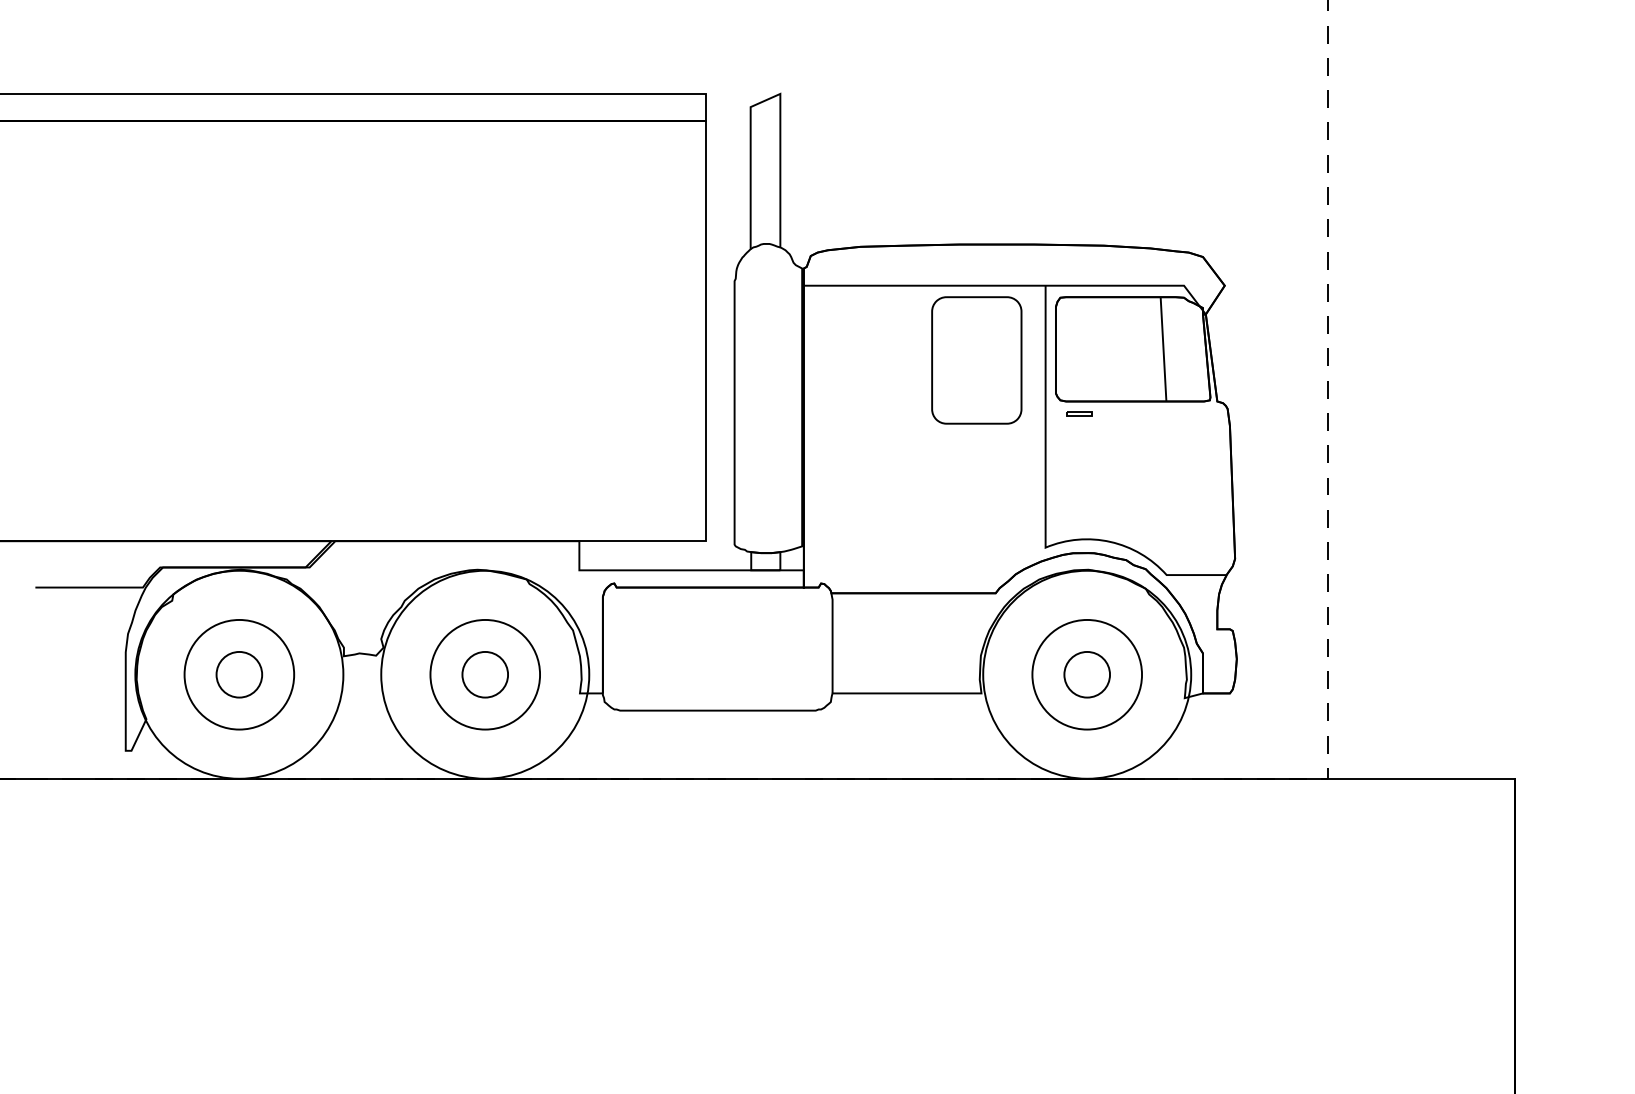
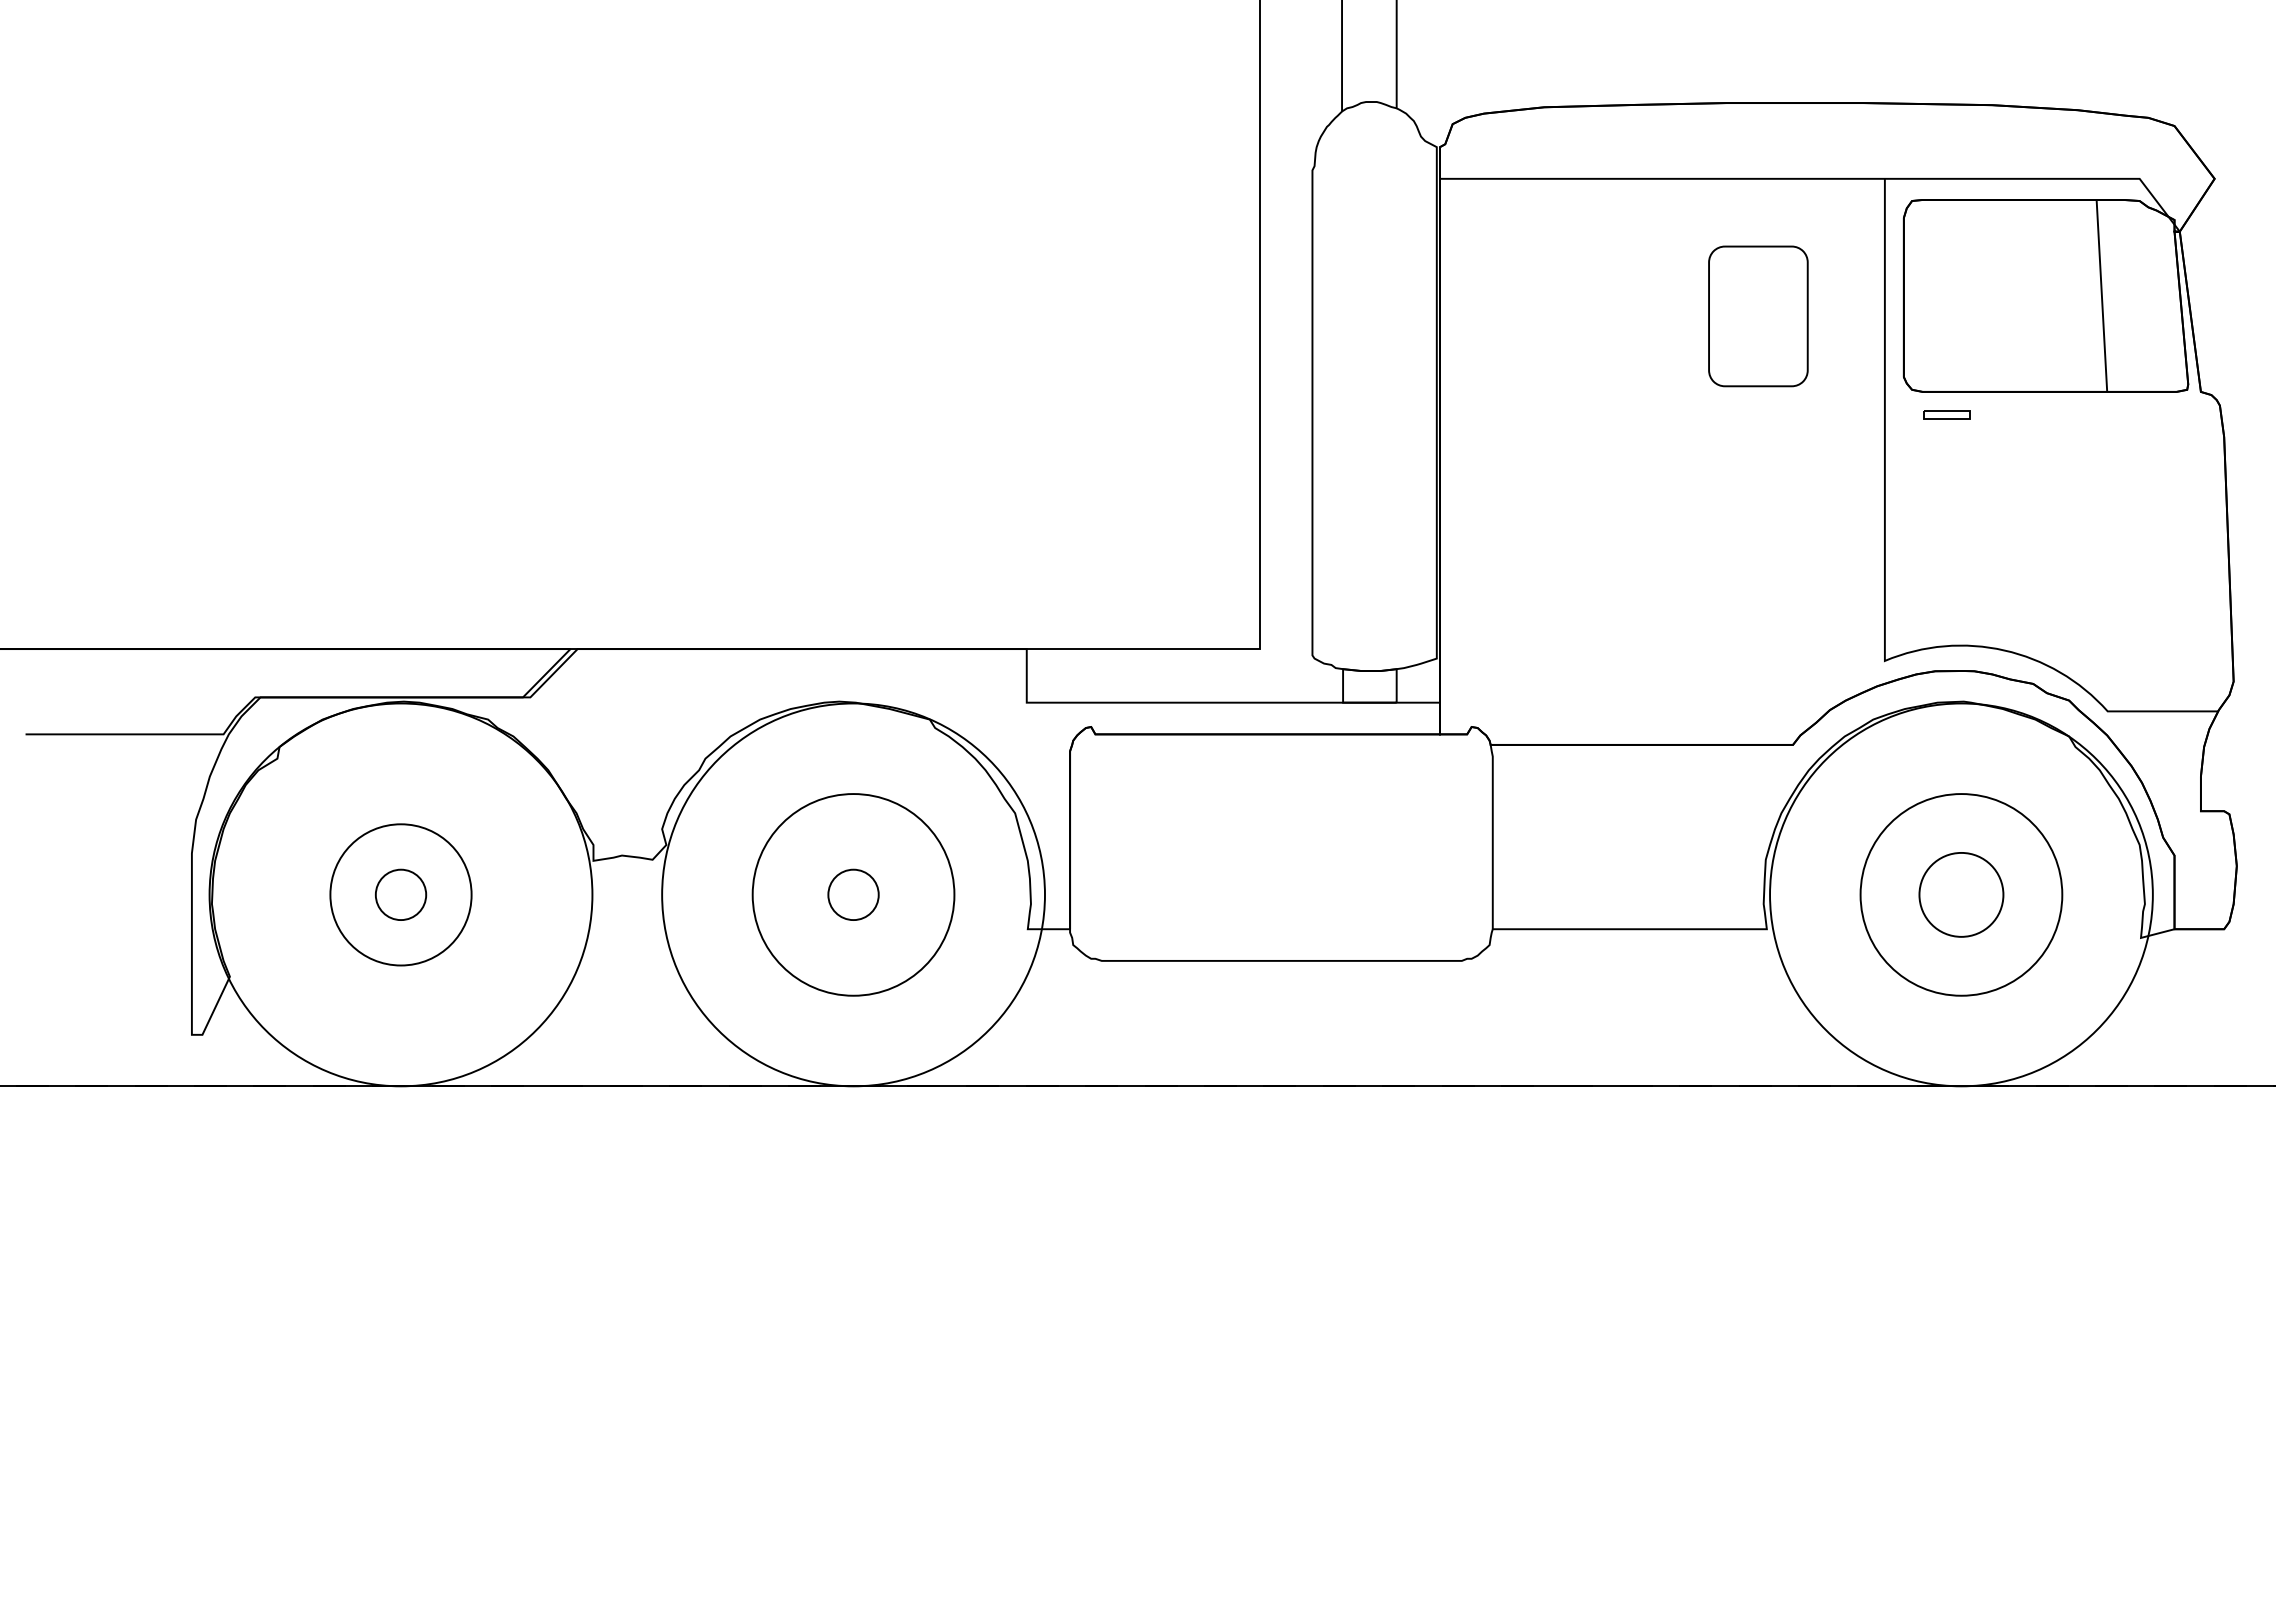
part: (976, 360) -> (1757, 316), size x0.6
circle: (239, 674) -> (401, 894), size x0.6
circle: (239, 674) -> (401, 894), size x0.7
circle: (485, 674) -> (853, 894), size x0.6

